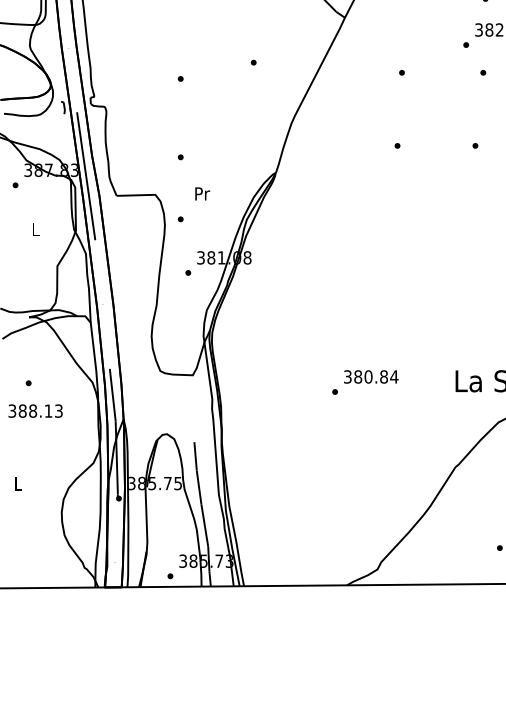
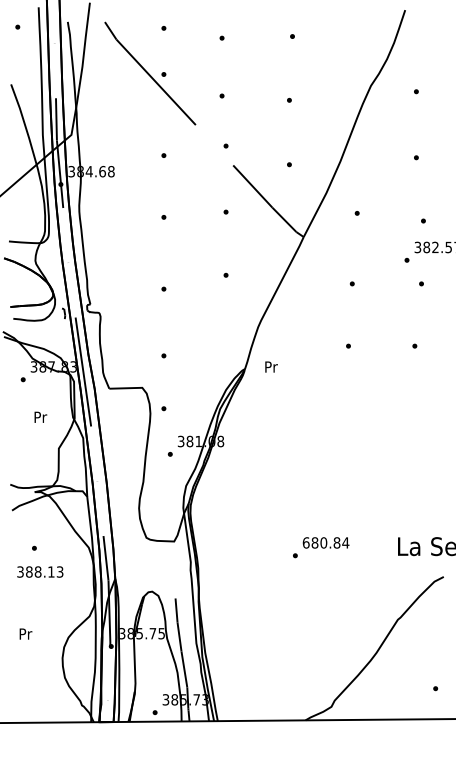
text: (202, 193) -> (271, 366), moved
text: (35, 228) -> (40, 416), L -> Pr
text: (347, 376) -> (305, 542), 380.84 -> 680.84
text: (18, 483) -> (25, 633), L -> Pr

